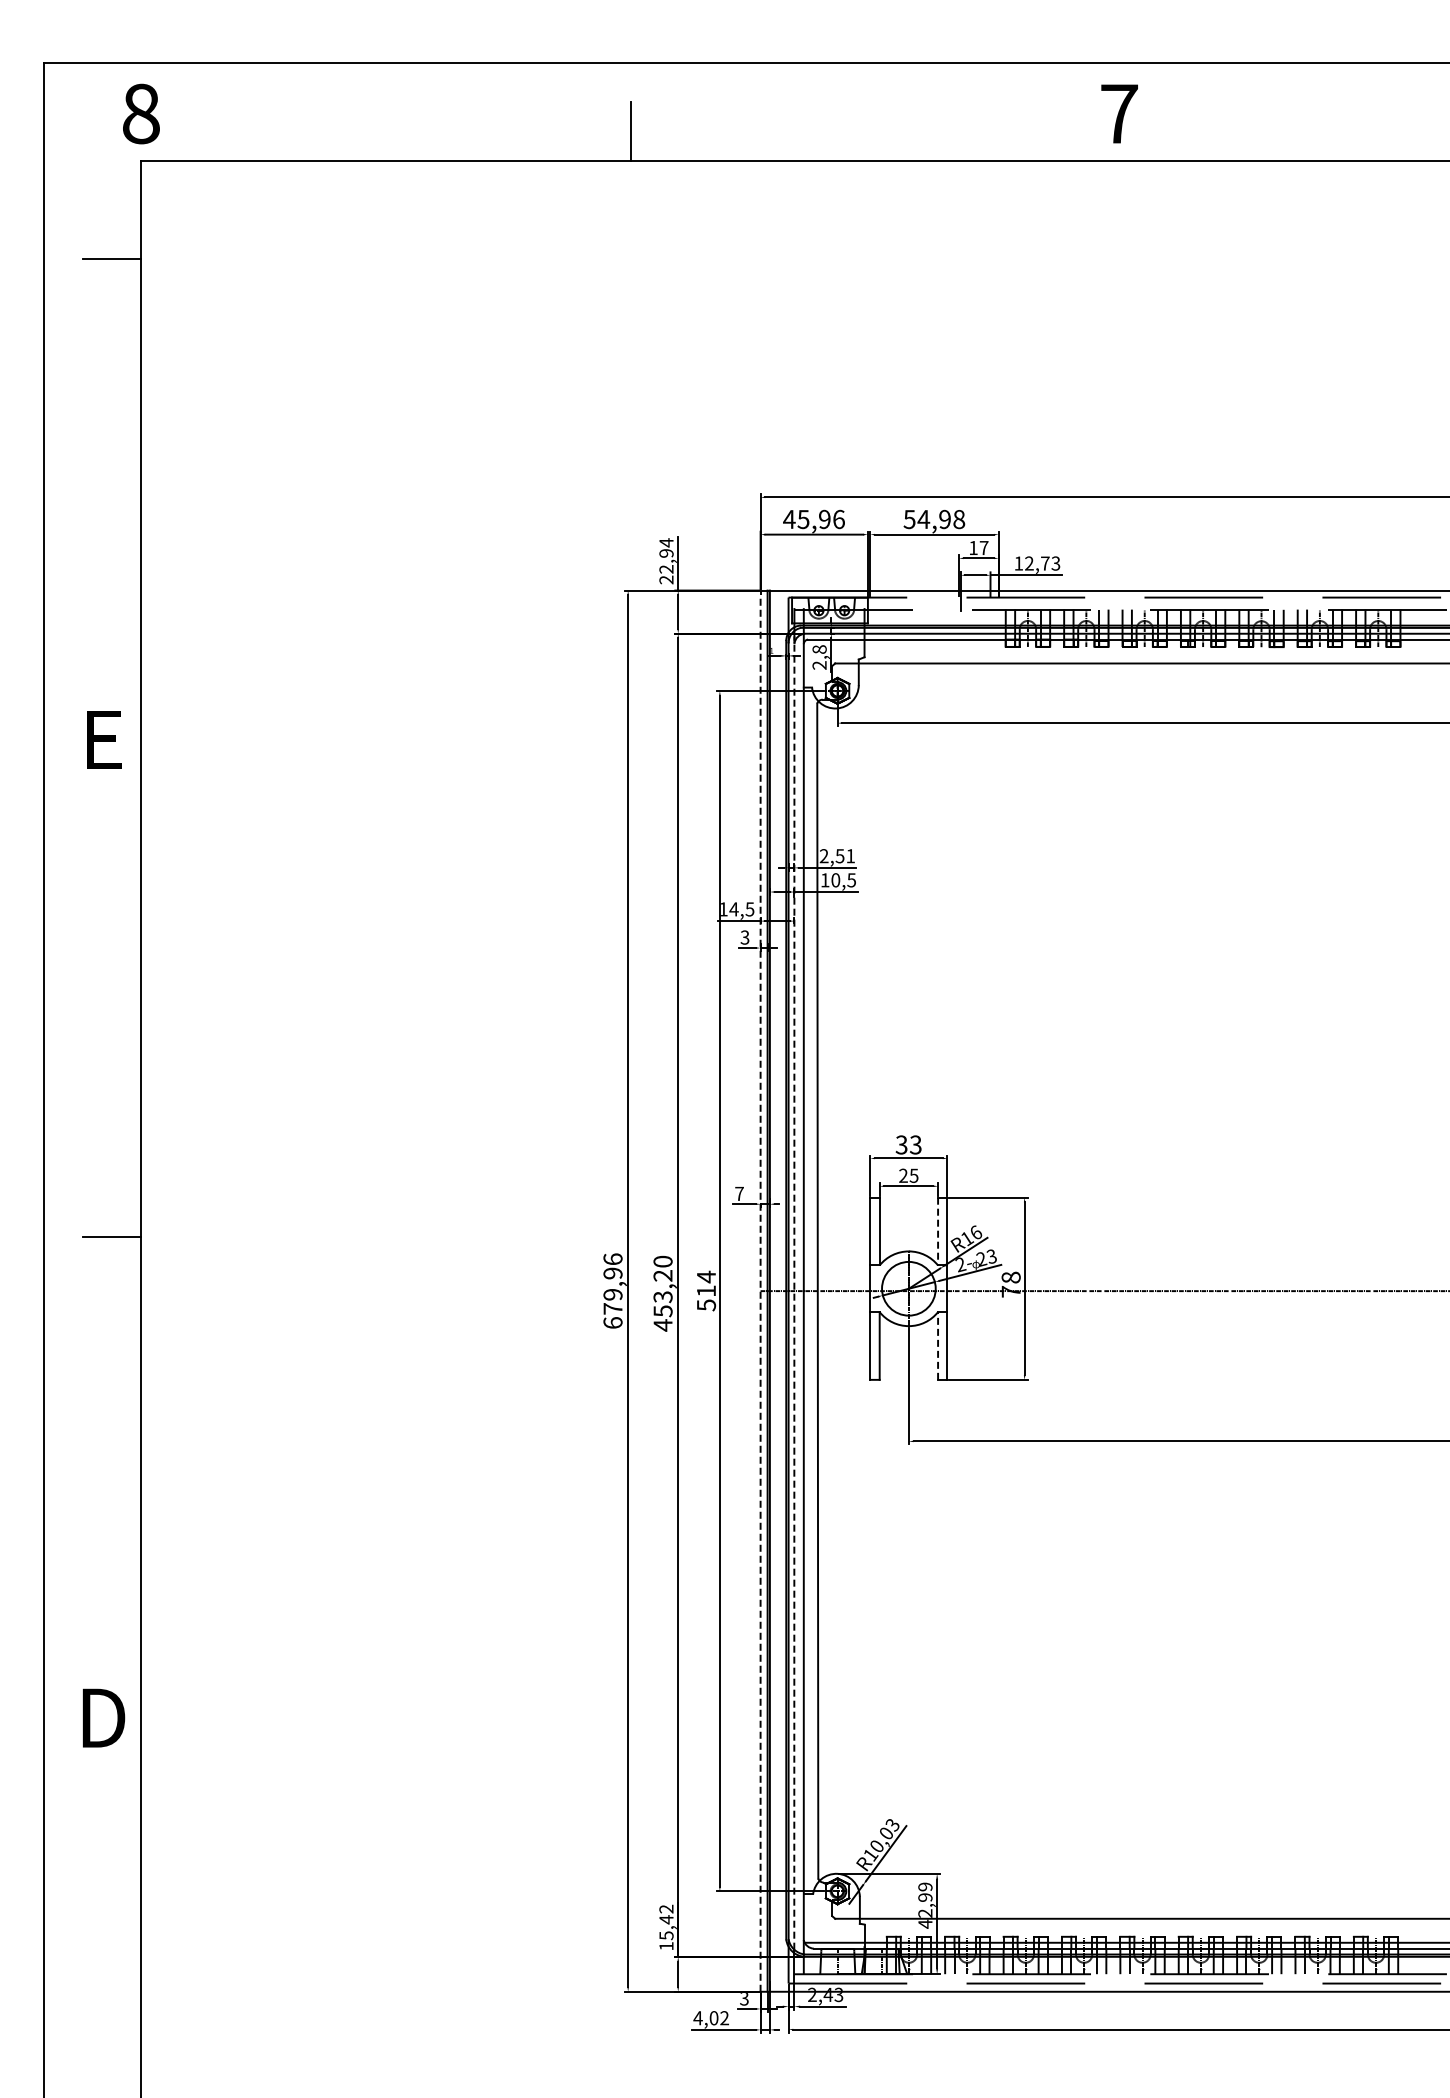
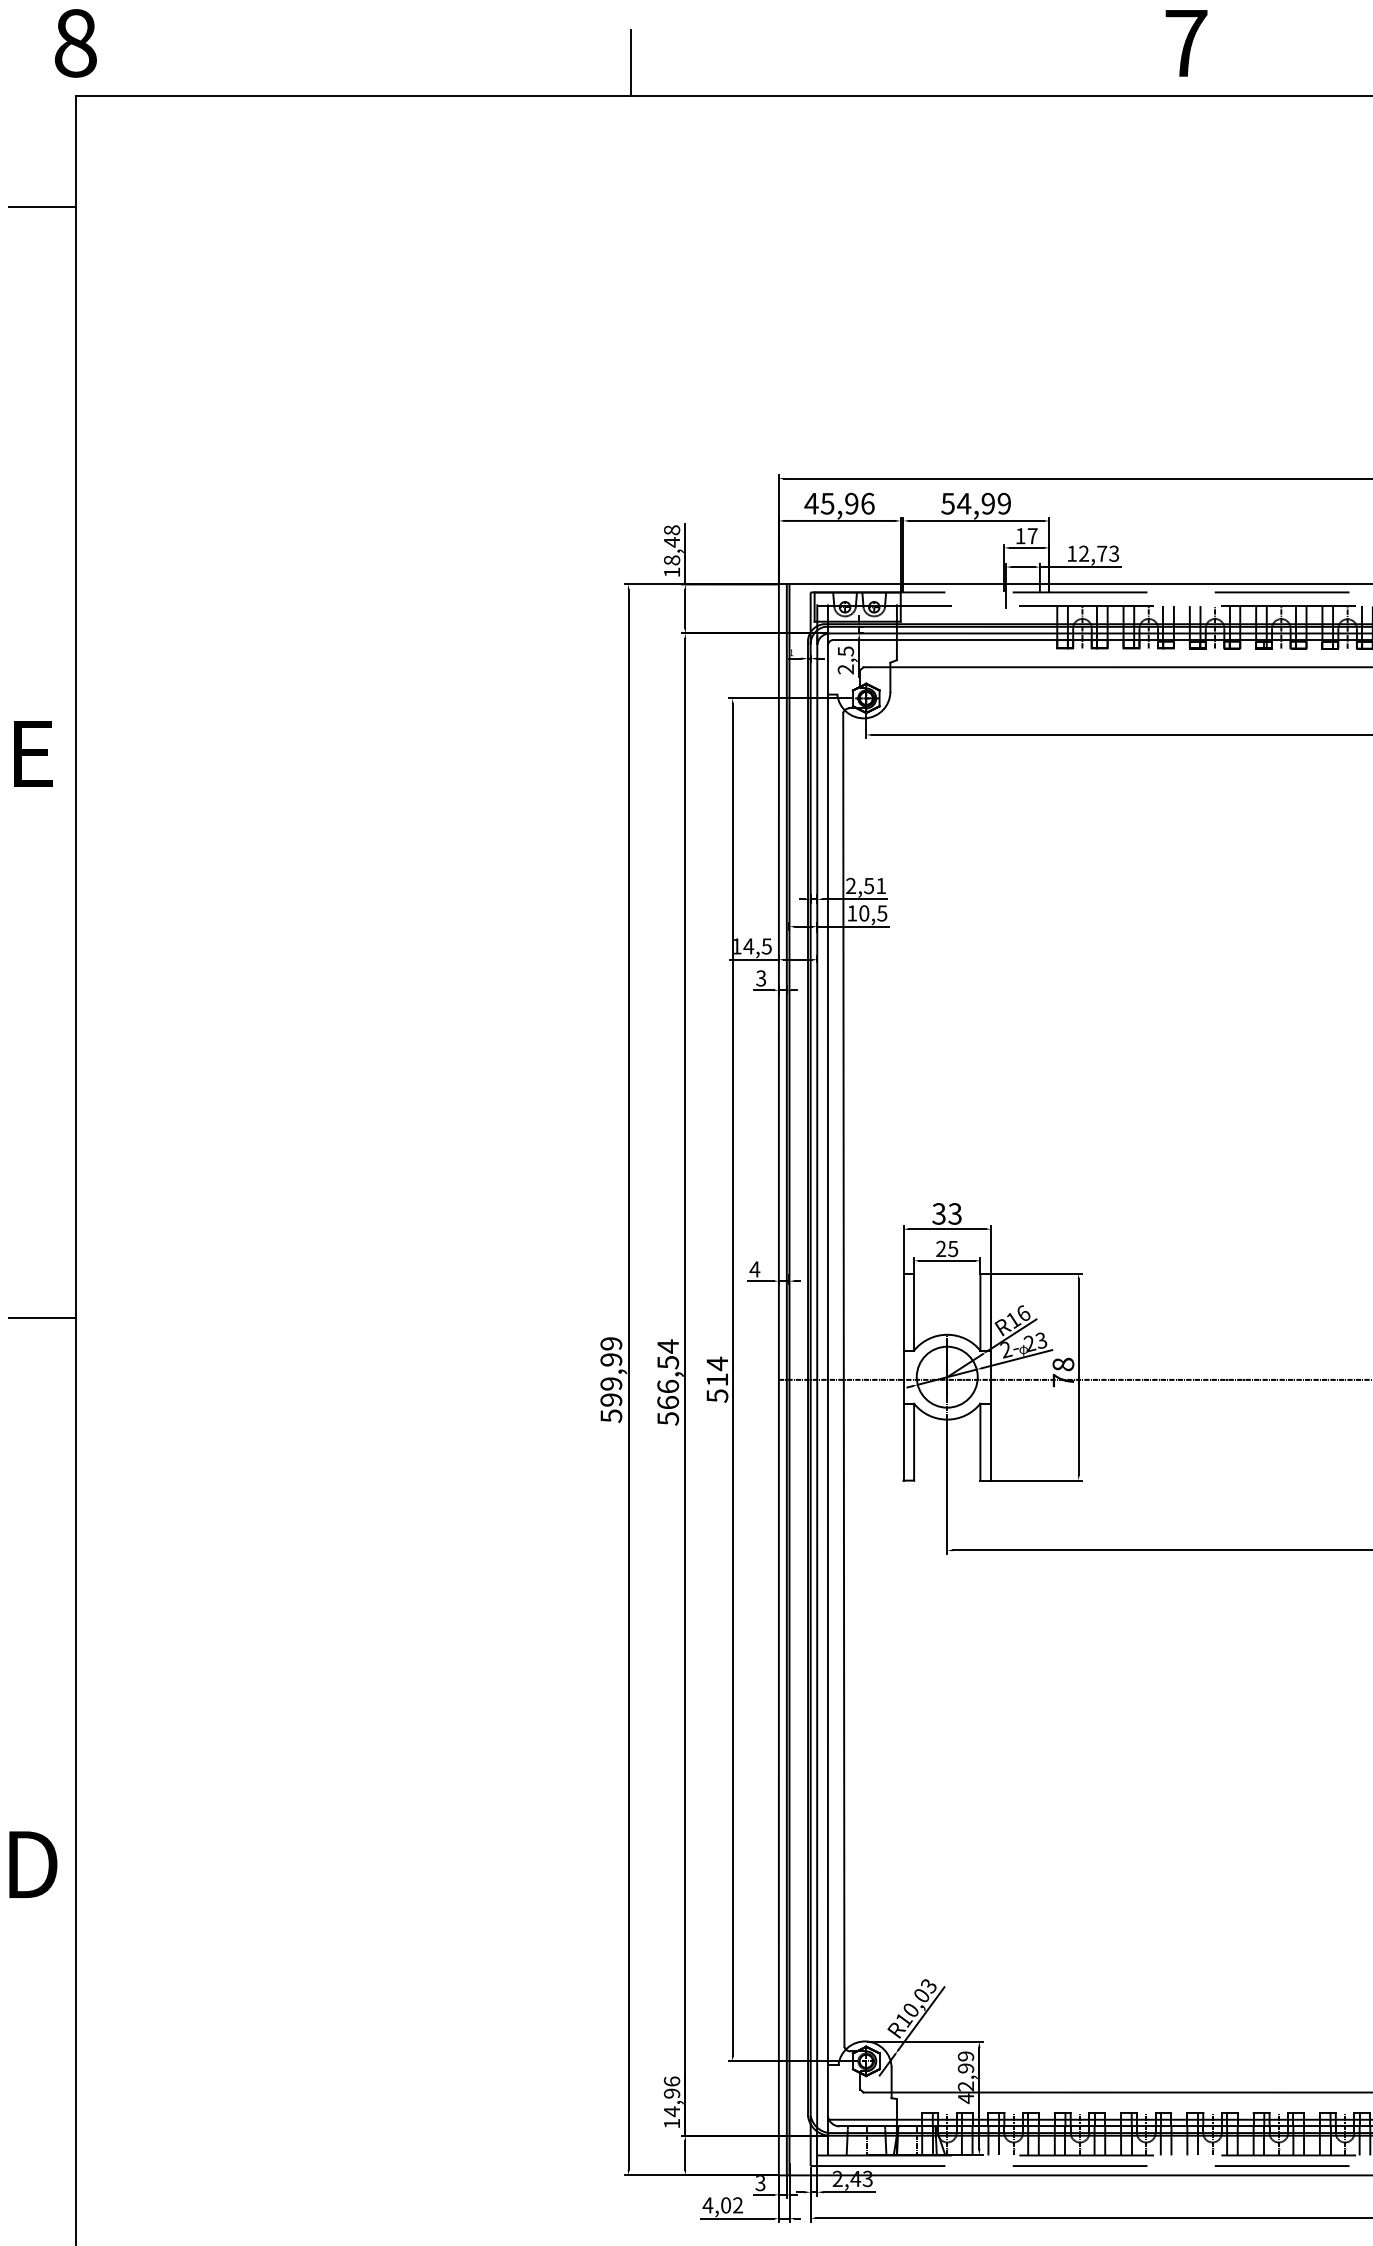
text: (959, 519) -> (1004, 503), 54,98 -> 54,99
text: (666, 561) -> (672, 551), 22,94 -> 18,48
text: (819, 649) -> (845, 651), 2,8 -> 2,5
text: (739, 1193) -> (754, 1269), 7 -> 4
line: (938, 1231) -> (980, 1312), dashed -> solid
text: (612, 1291) -> (610, 1380), 679,96 -> 599,99
line: (760, 1291) -> (778, 1380), dashed -> solid
text: (662, 1293) -> (667, 1382), 453,20 -> 566,54
line: (794, 1293) -> (817, 1382), dashed -> solid
line: (938, 1345) -> (980, 1441), dashed -> solid
text: (666, 1922) -> (672, 2096), 15,42 -> 14,96

